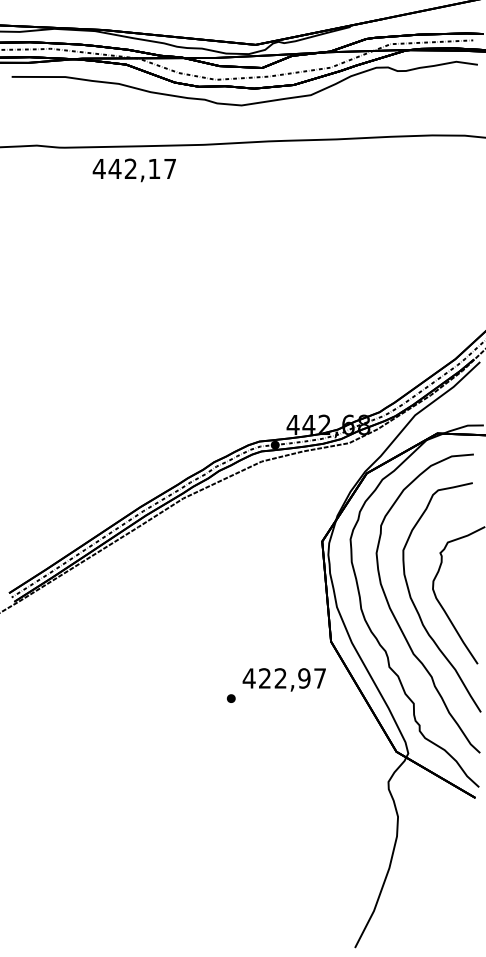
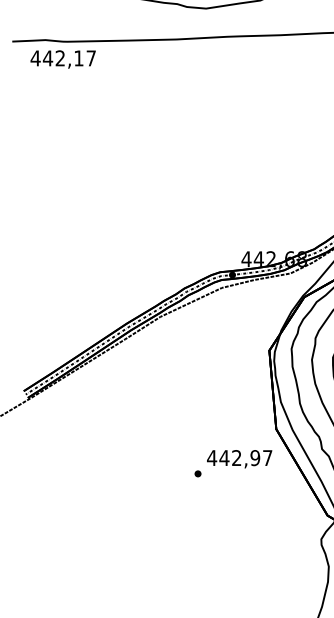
text: (133, 170) -> (62, 59), moved
text: (264, 678) -> (224, 458), 422,97 -> 442,97

